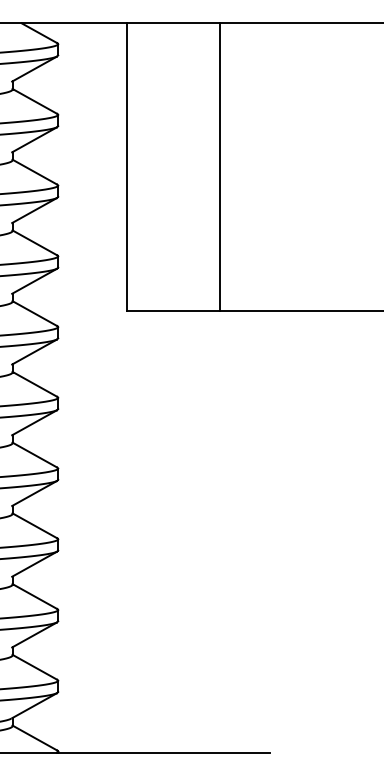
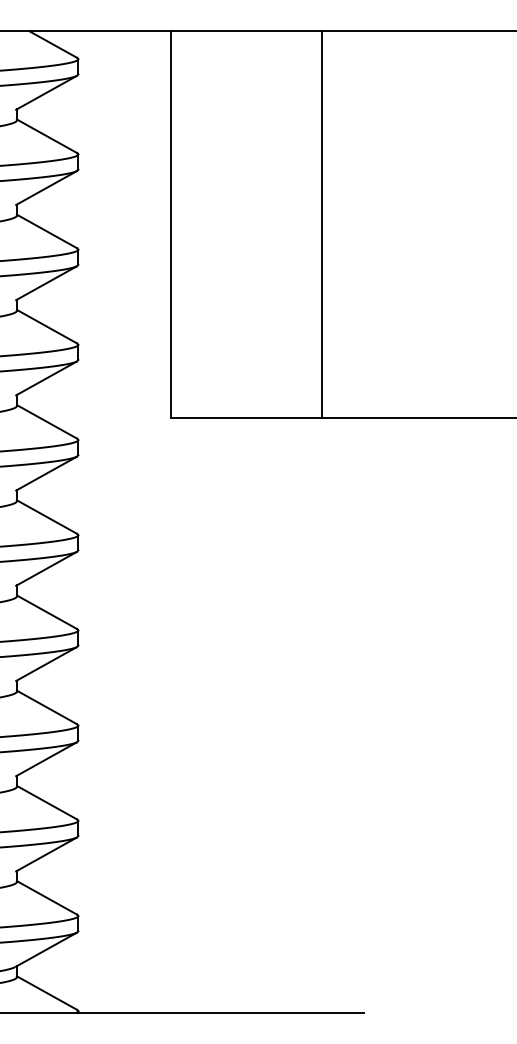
line: (219, 166) -> (321, 223), moved

